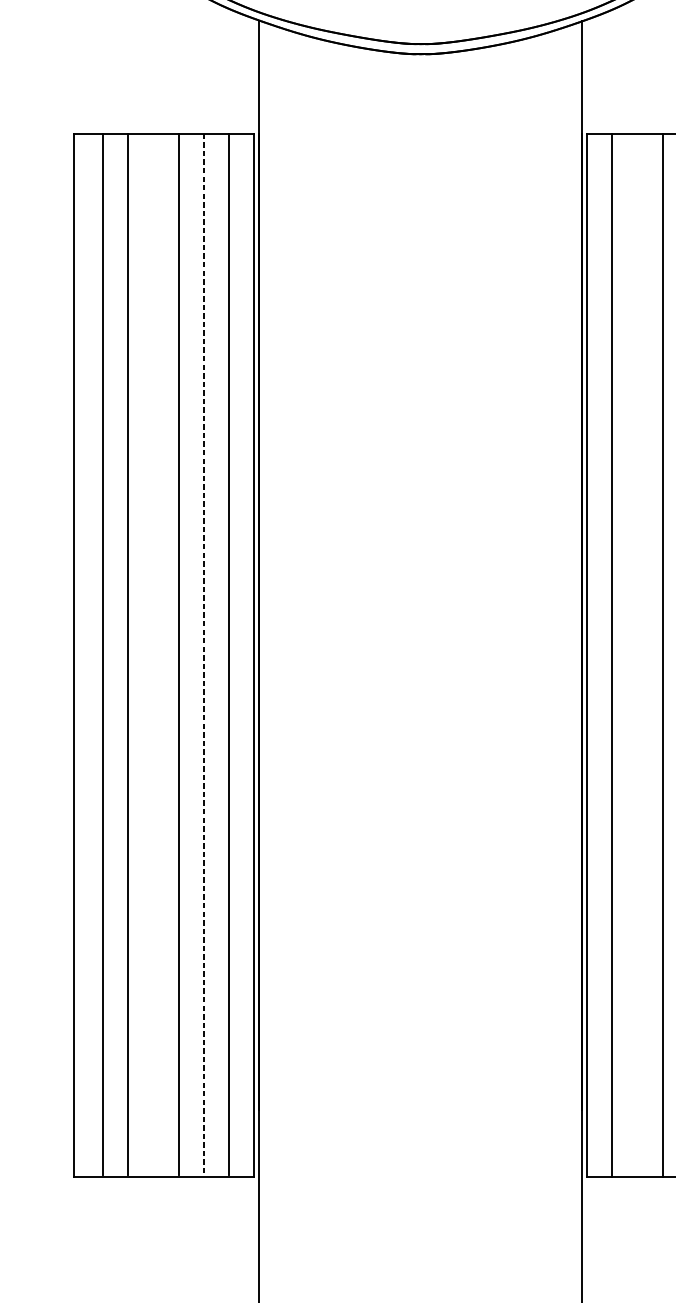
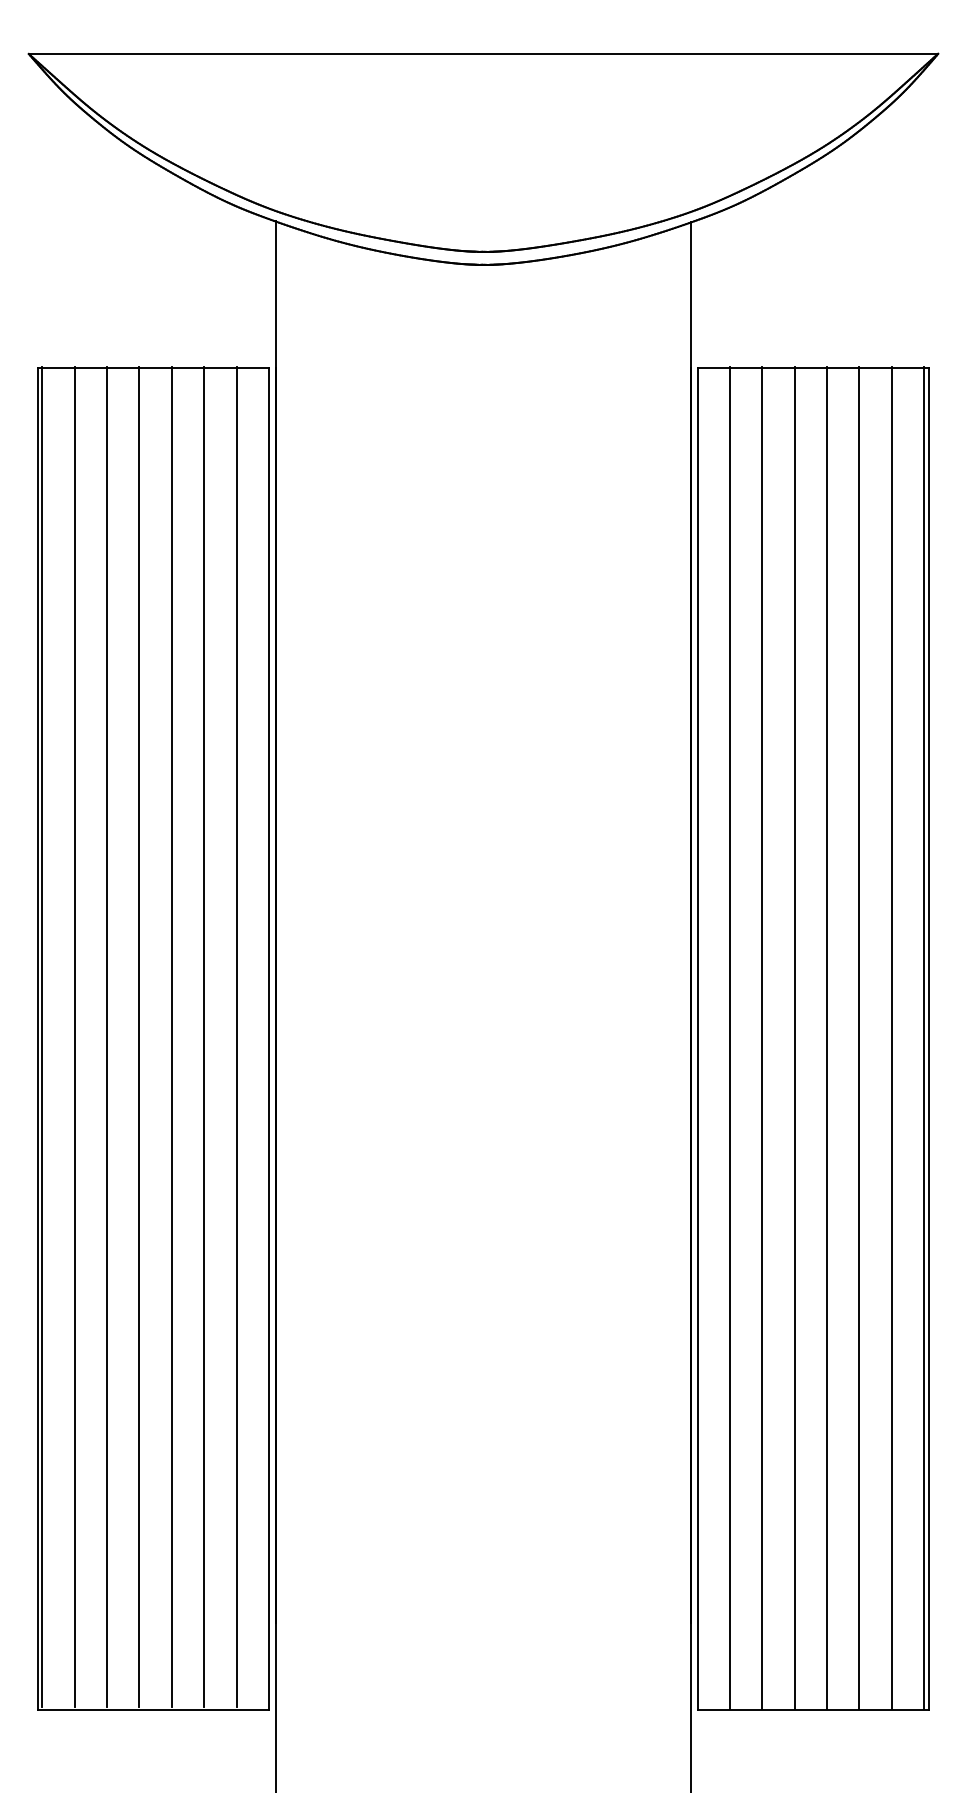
line: (78, 654) -> (42, 1037), added
line: (153, 654) -> (139, 1037), added
line: (204, 654) -> (204, 1037), dashed -> solid
line: (637, 655) -> (762, 1038), added

